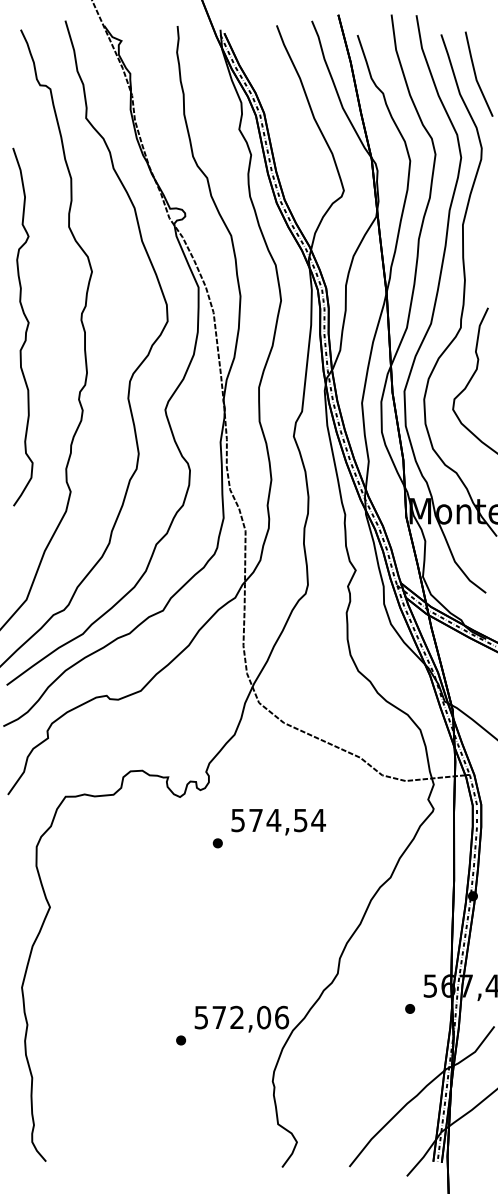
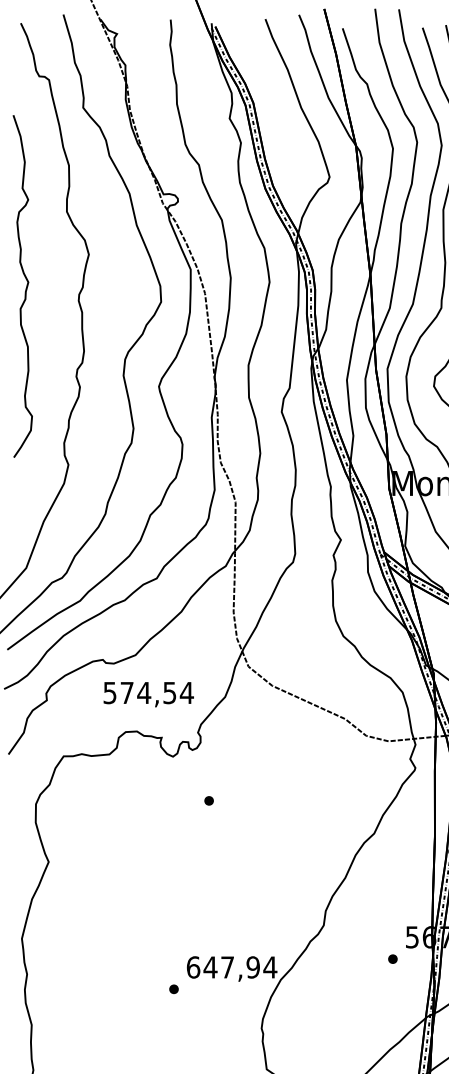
curve: (26, 326) -> (26, 285), moved
text: (278, 822) -> (148, 694), moved
text: (241, 1017) -> (231, 967), 572,06 -> 647,94

